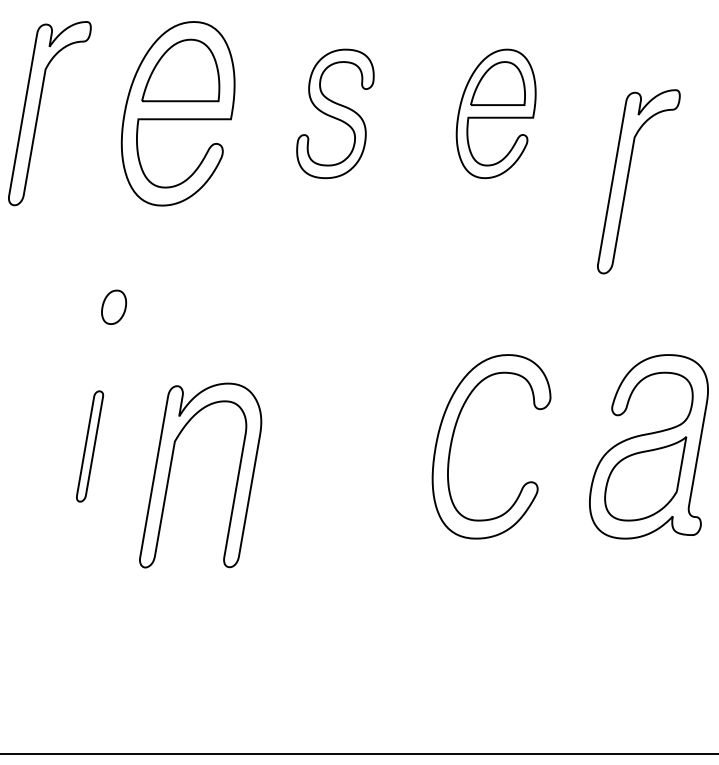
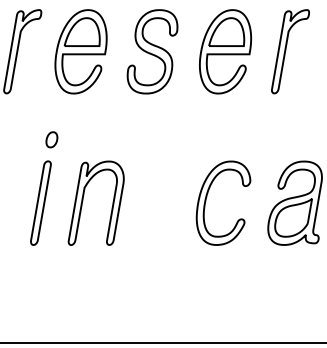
part: (335, 113) -> (152, 51), size x1.43
part: (495, 113) -> (225, 51), size x1.43
part: (638, 181) -> (290, 51), moved
part: (88, 445) -> (40, 202), size x1.67
part: (172, 471) -> (83, 201), moved

